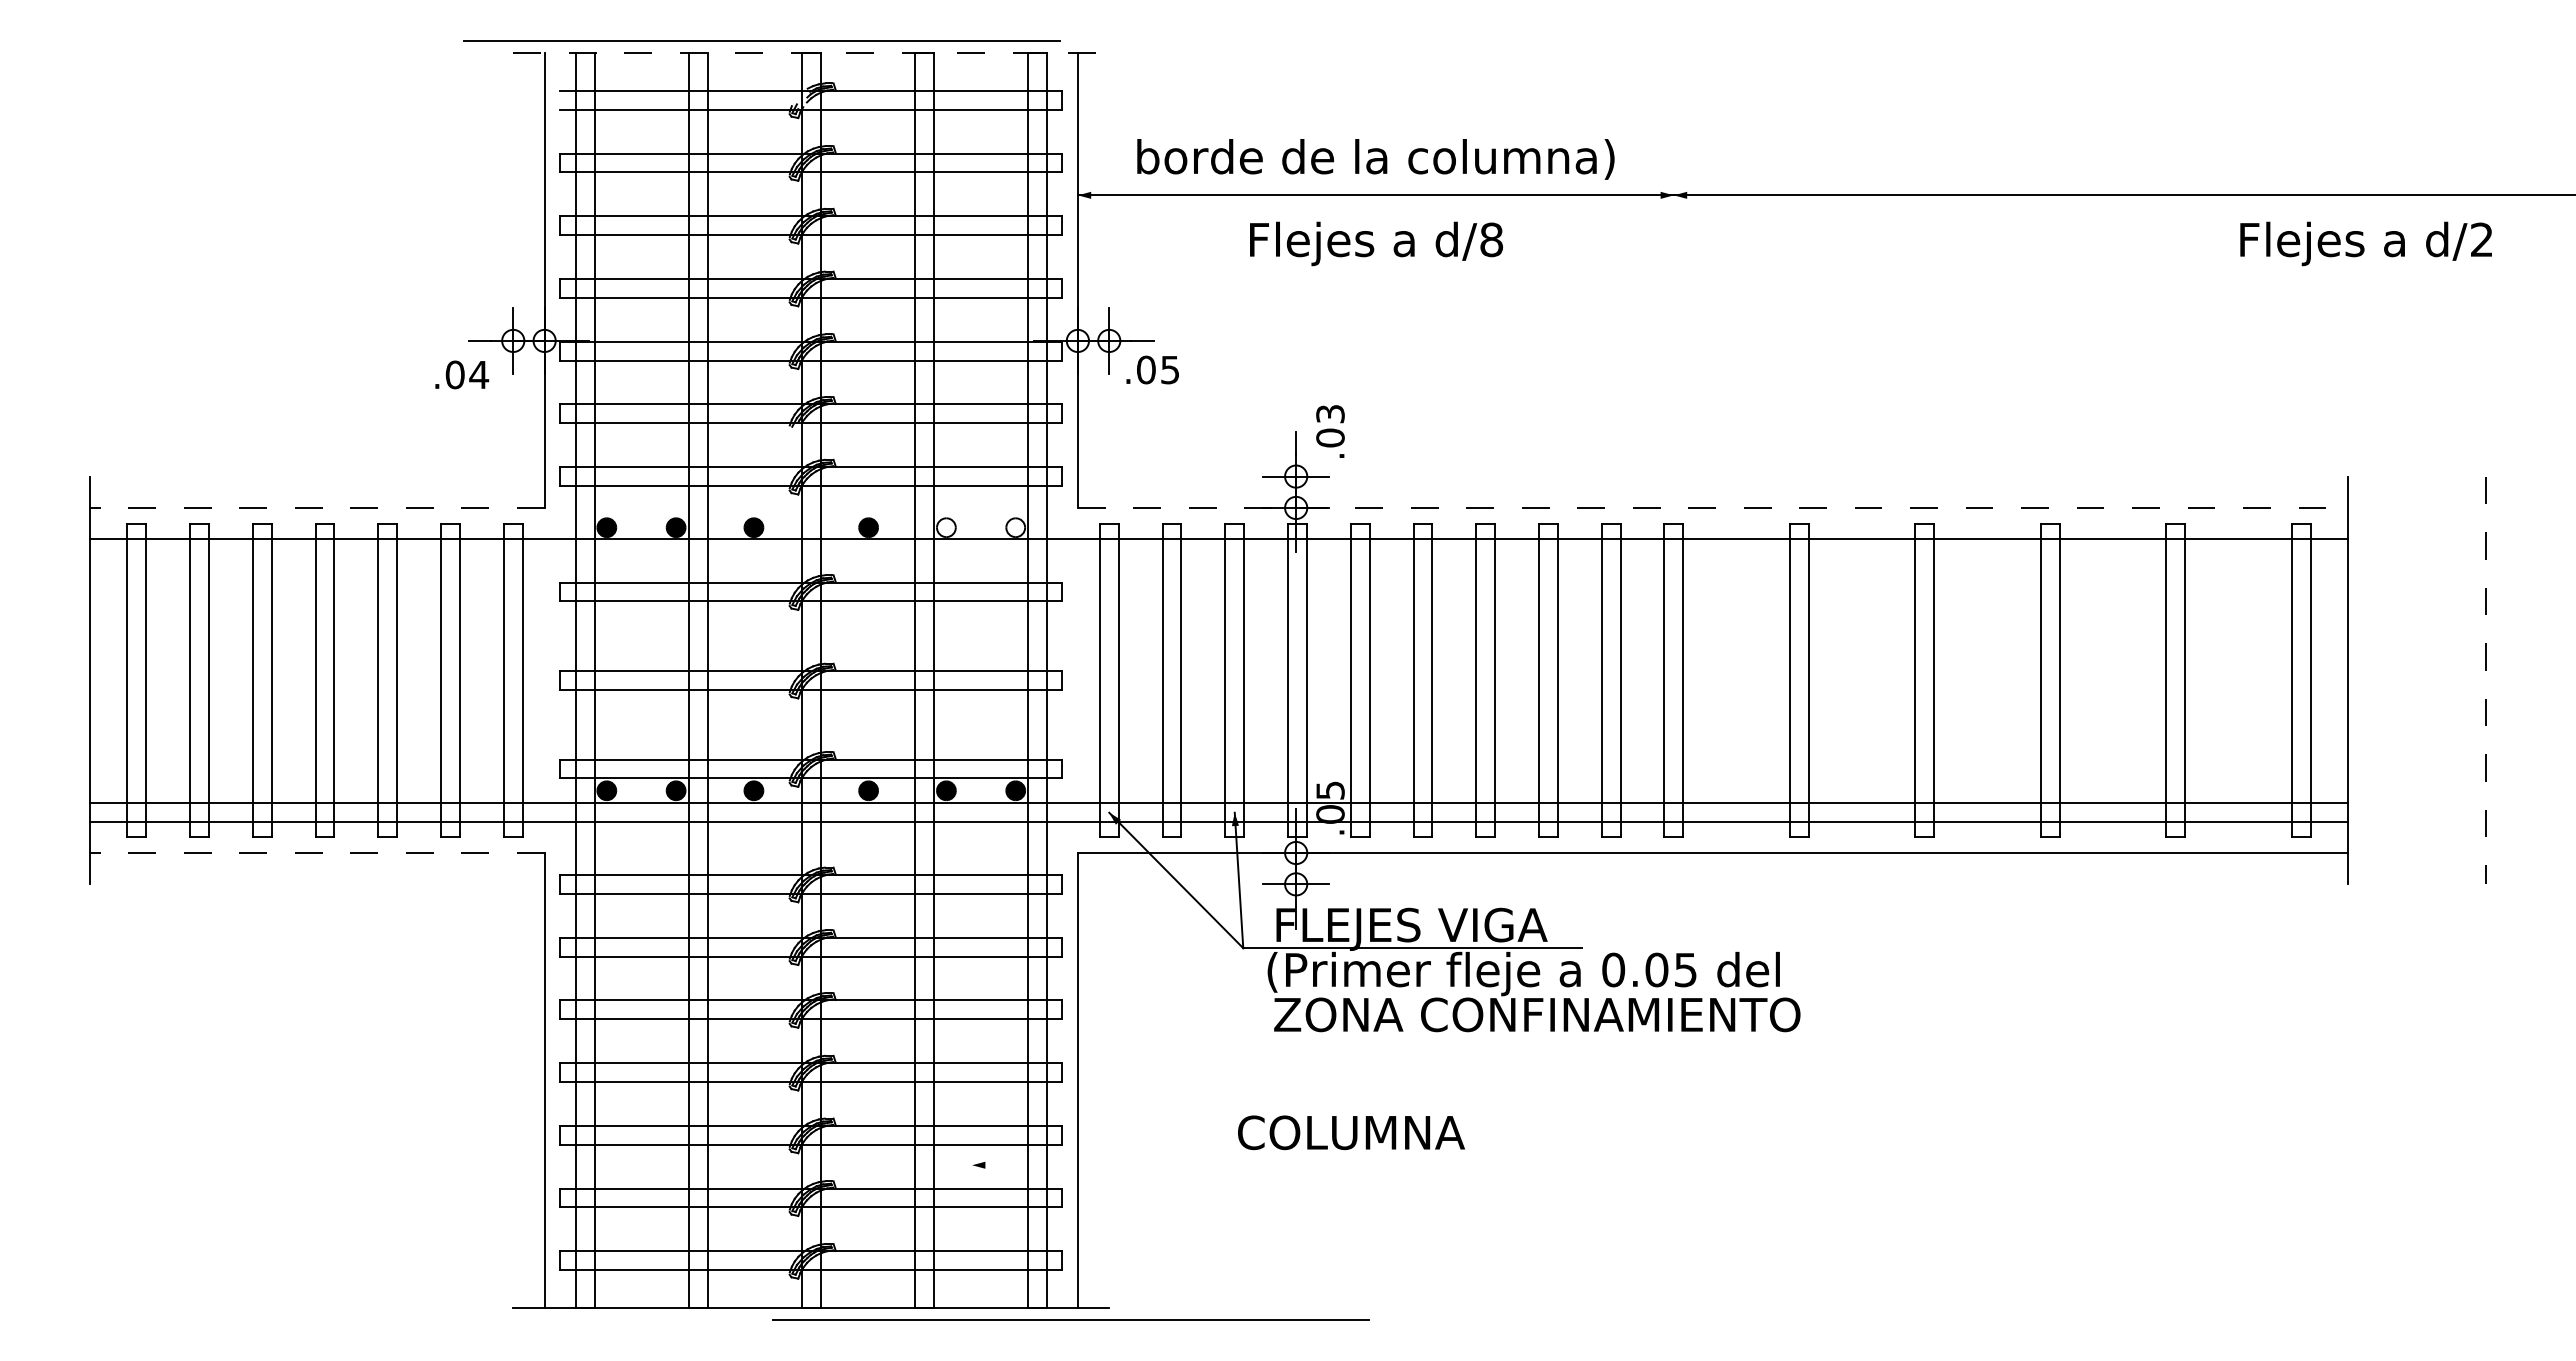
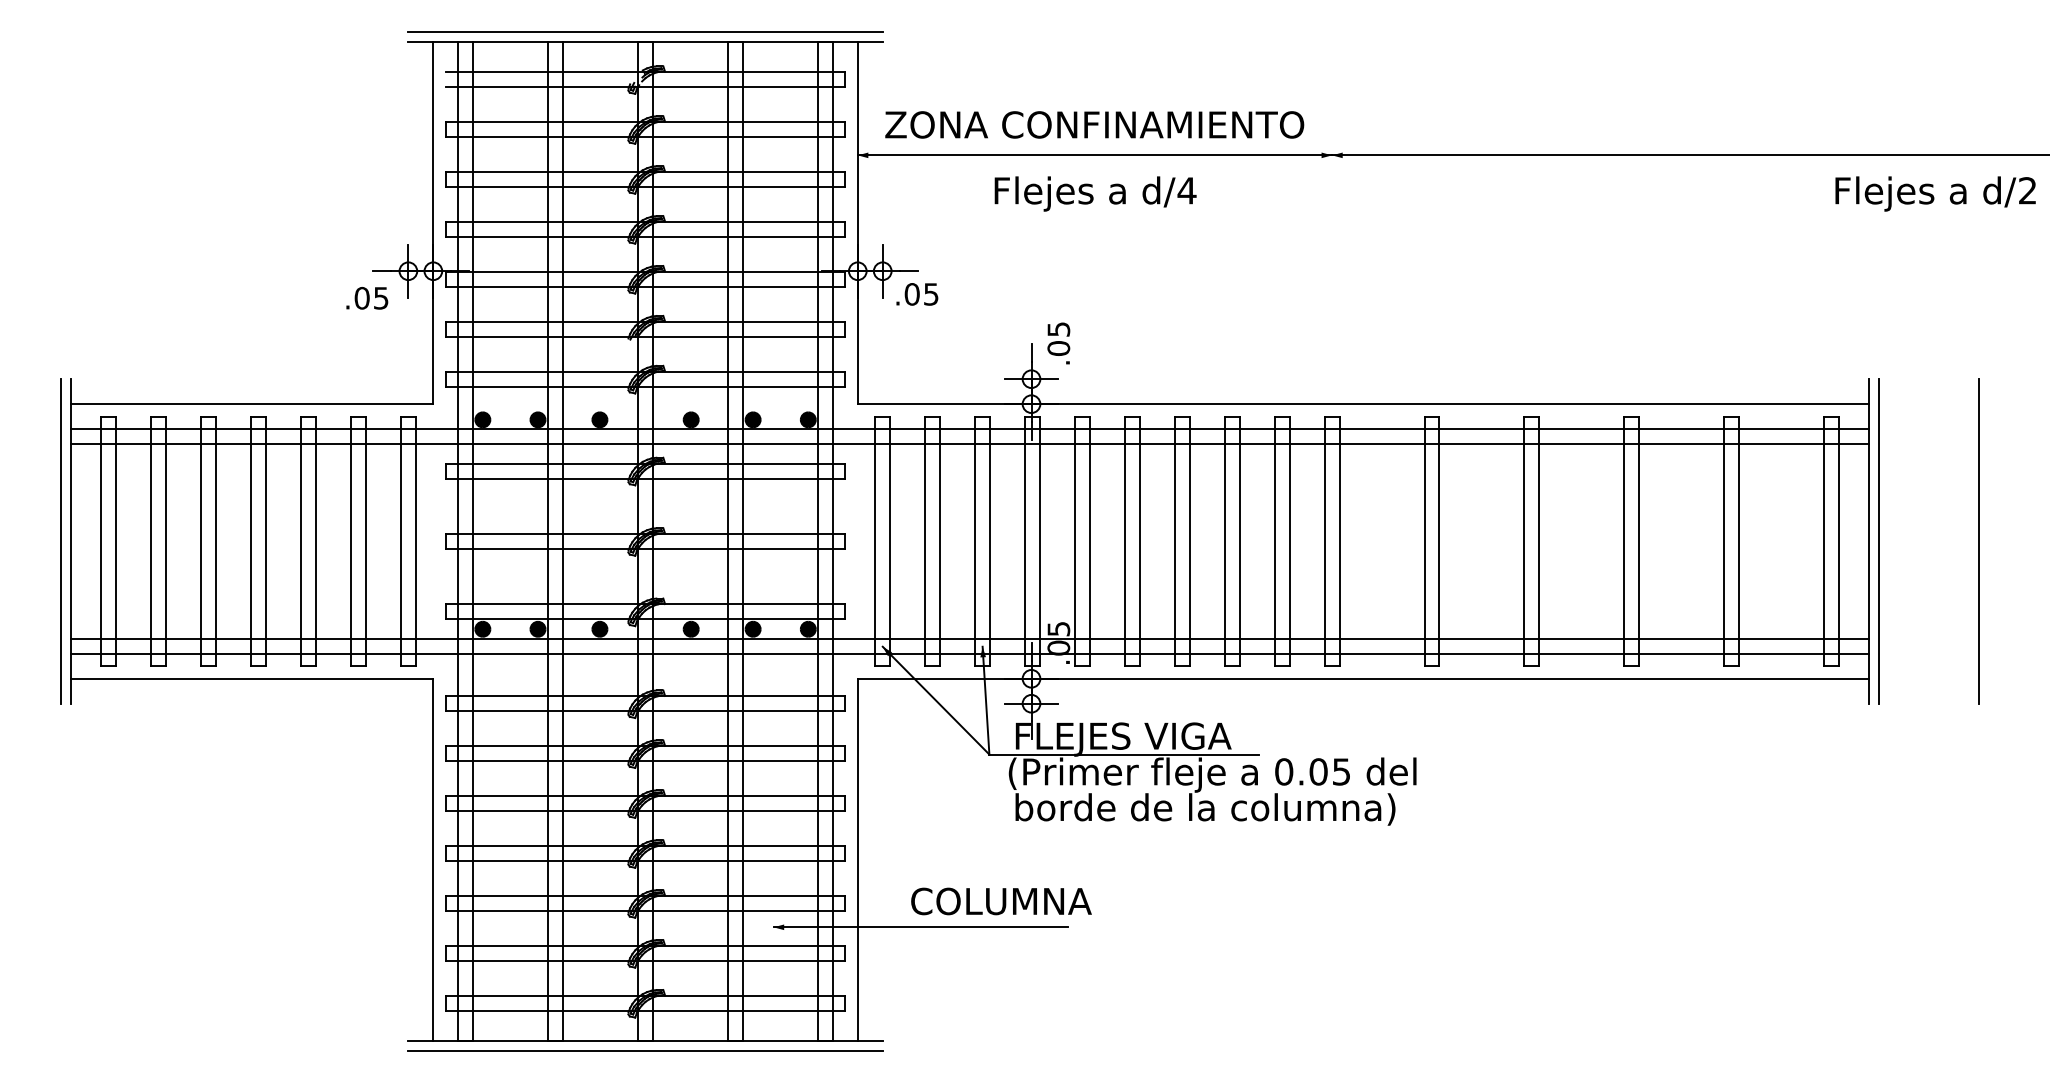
line: (761, 40) -> (644, 32), moved
line: (811, 53) -> (645, 42), dashed -> solid
text: (1375, 159) -> (1094, 126), borde de la columna) -> ZONA CONFINAMIENTO
text: (1491, 239) -> (1186, 190), d/8 -> d/4
text: (2365, 243) -> (1935, 193), moved
text: (479, 375) -> (381, 298), .04 -> .05
text: (1330, 413) -> (1058, 328), .03 -> .05
line: (316, 507) -> (251, 403), dashed -> solid
line: (1713, 507) -> (1363, 403), dashed -> solid
fill: (946, 527) -> (753, 419), added
fill: (1015, 527) -> (808, 419), added
line: (1218, 558) -> (969, 444), added
line: (77, 680) -> (61, 541), added
line: (2360, 680) -> (1878, 541), added
line: (2486, 680) -> (1978, 541), dashed -> solid
line: (316, 853) -> (251, 679), dashed -> solid
text: (1537, 1016) -> (1223, 808), ZONA CONFINAMIENTO -> borde de la columna)
text: (1351, 1132) -> (1001, 901), moved
line: (1157, 1165) -> (921, 927), added
line: (1070, 1319) -> (644, 1050), moved

